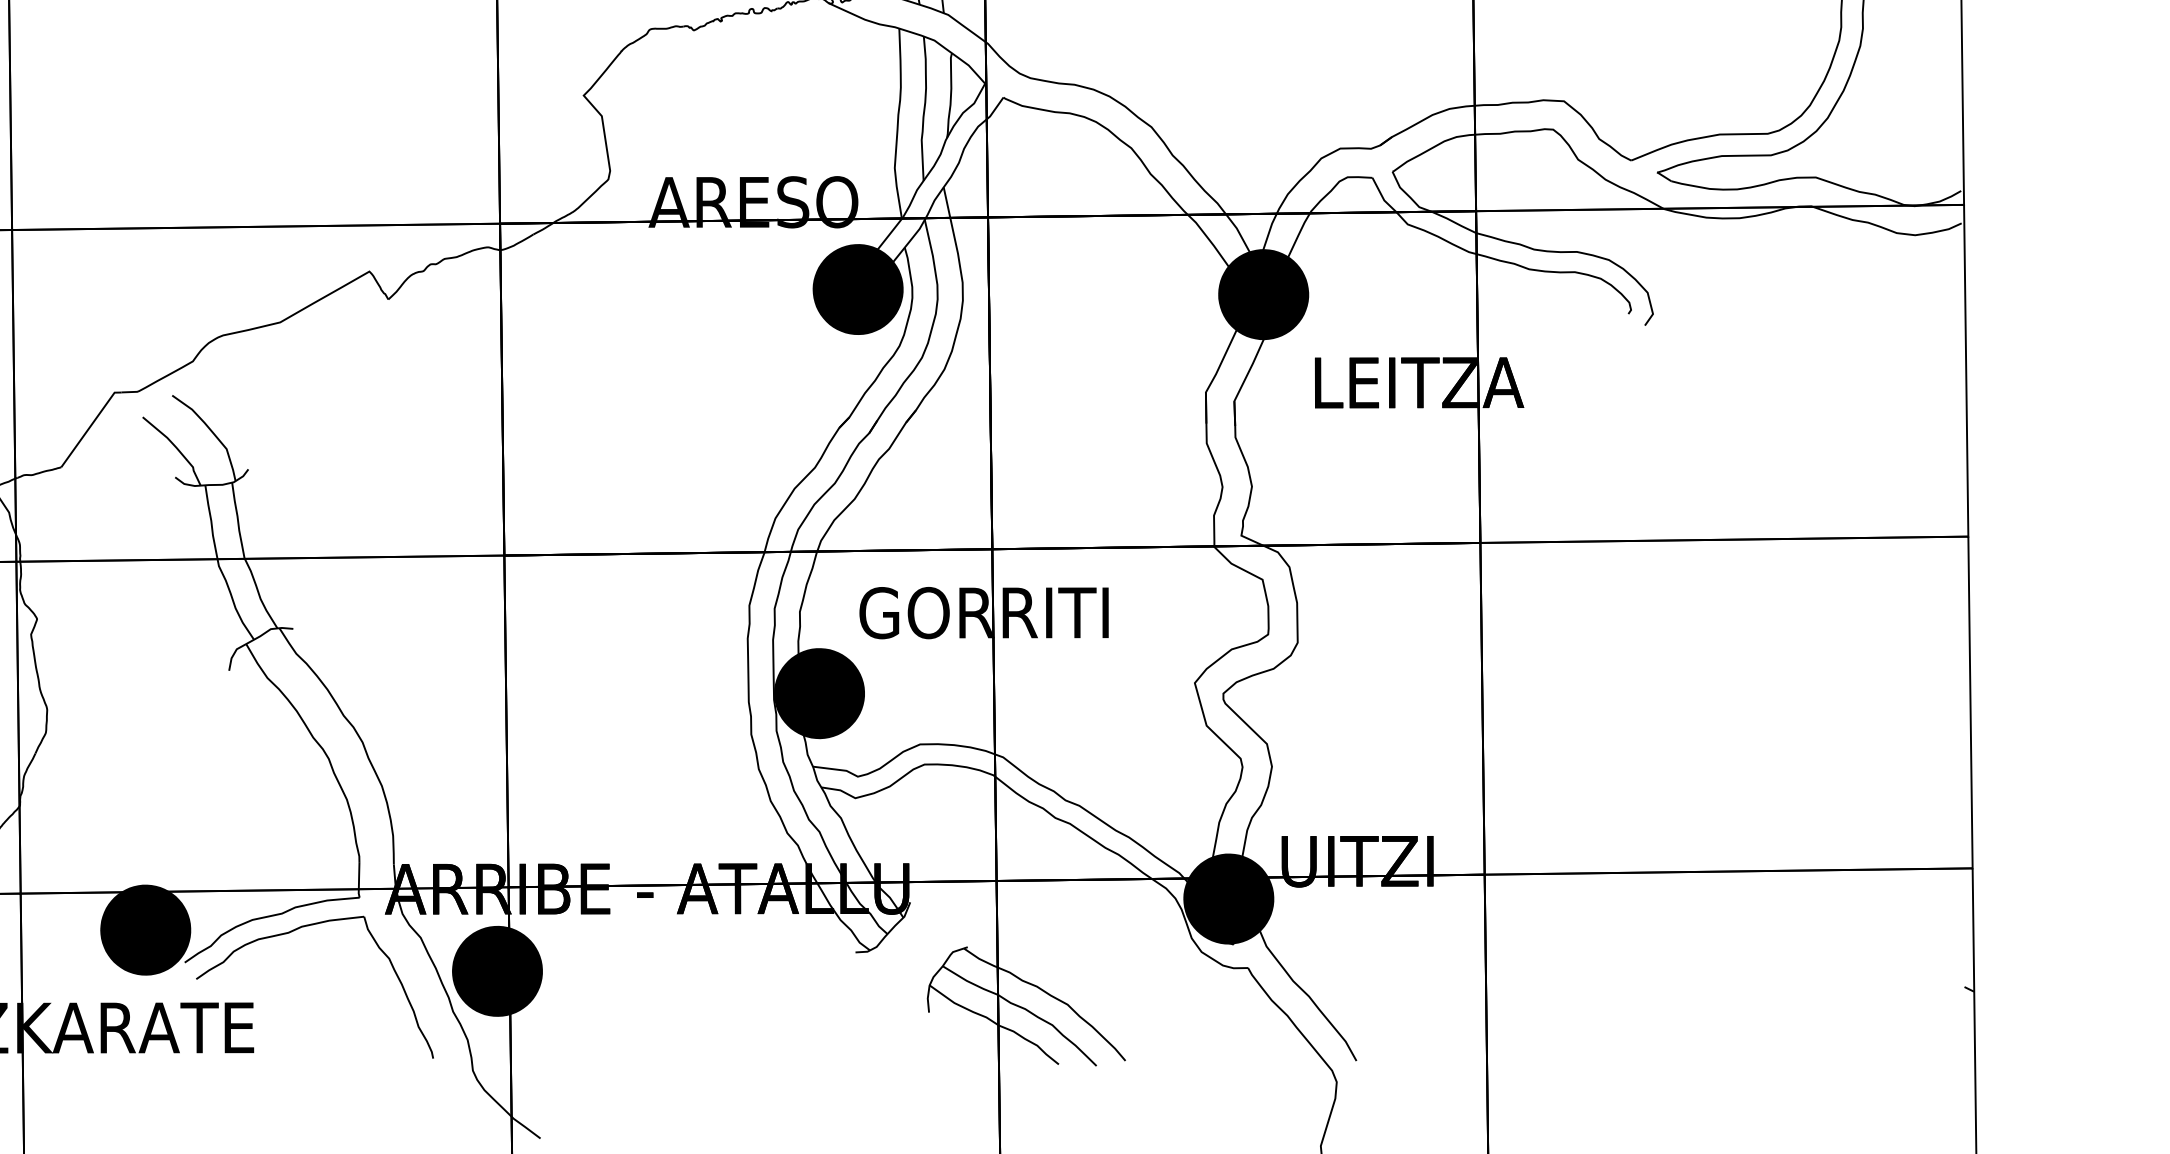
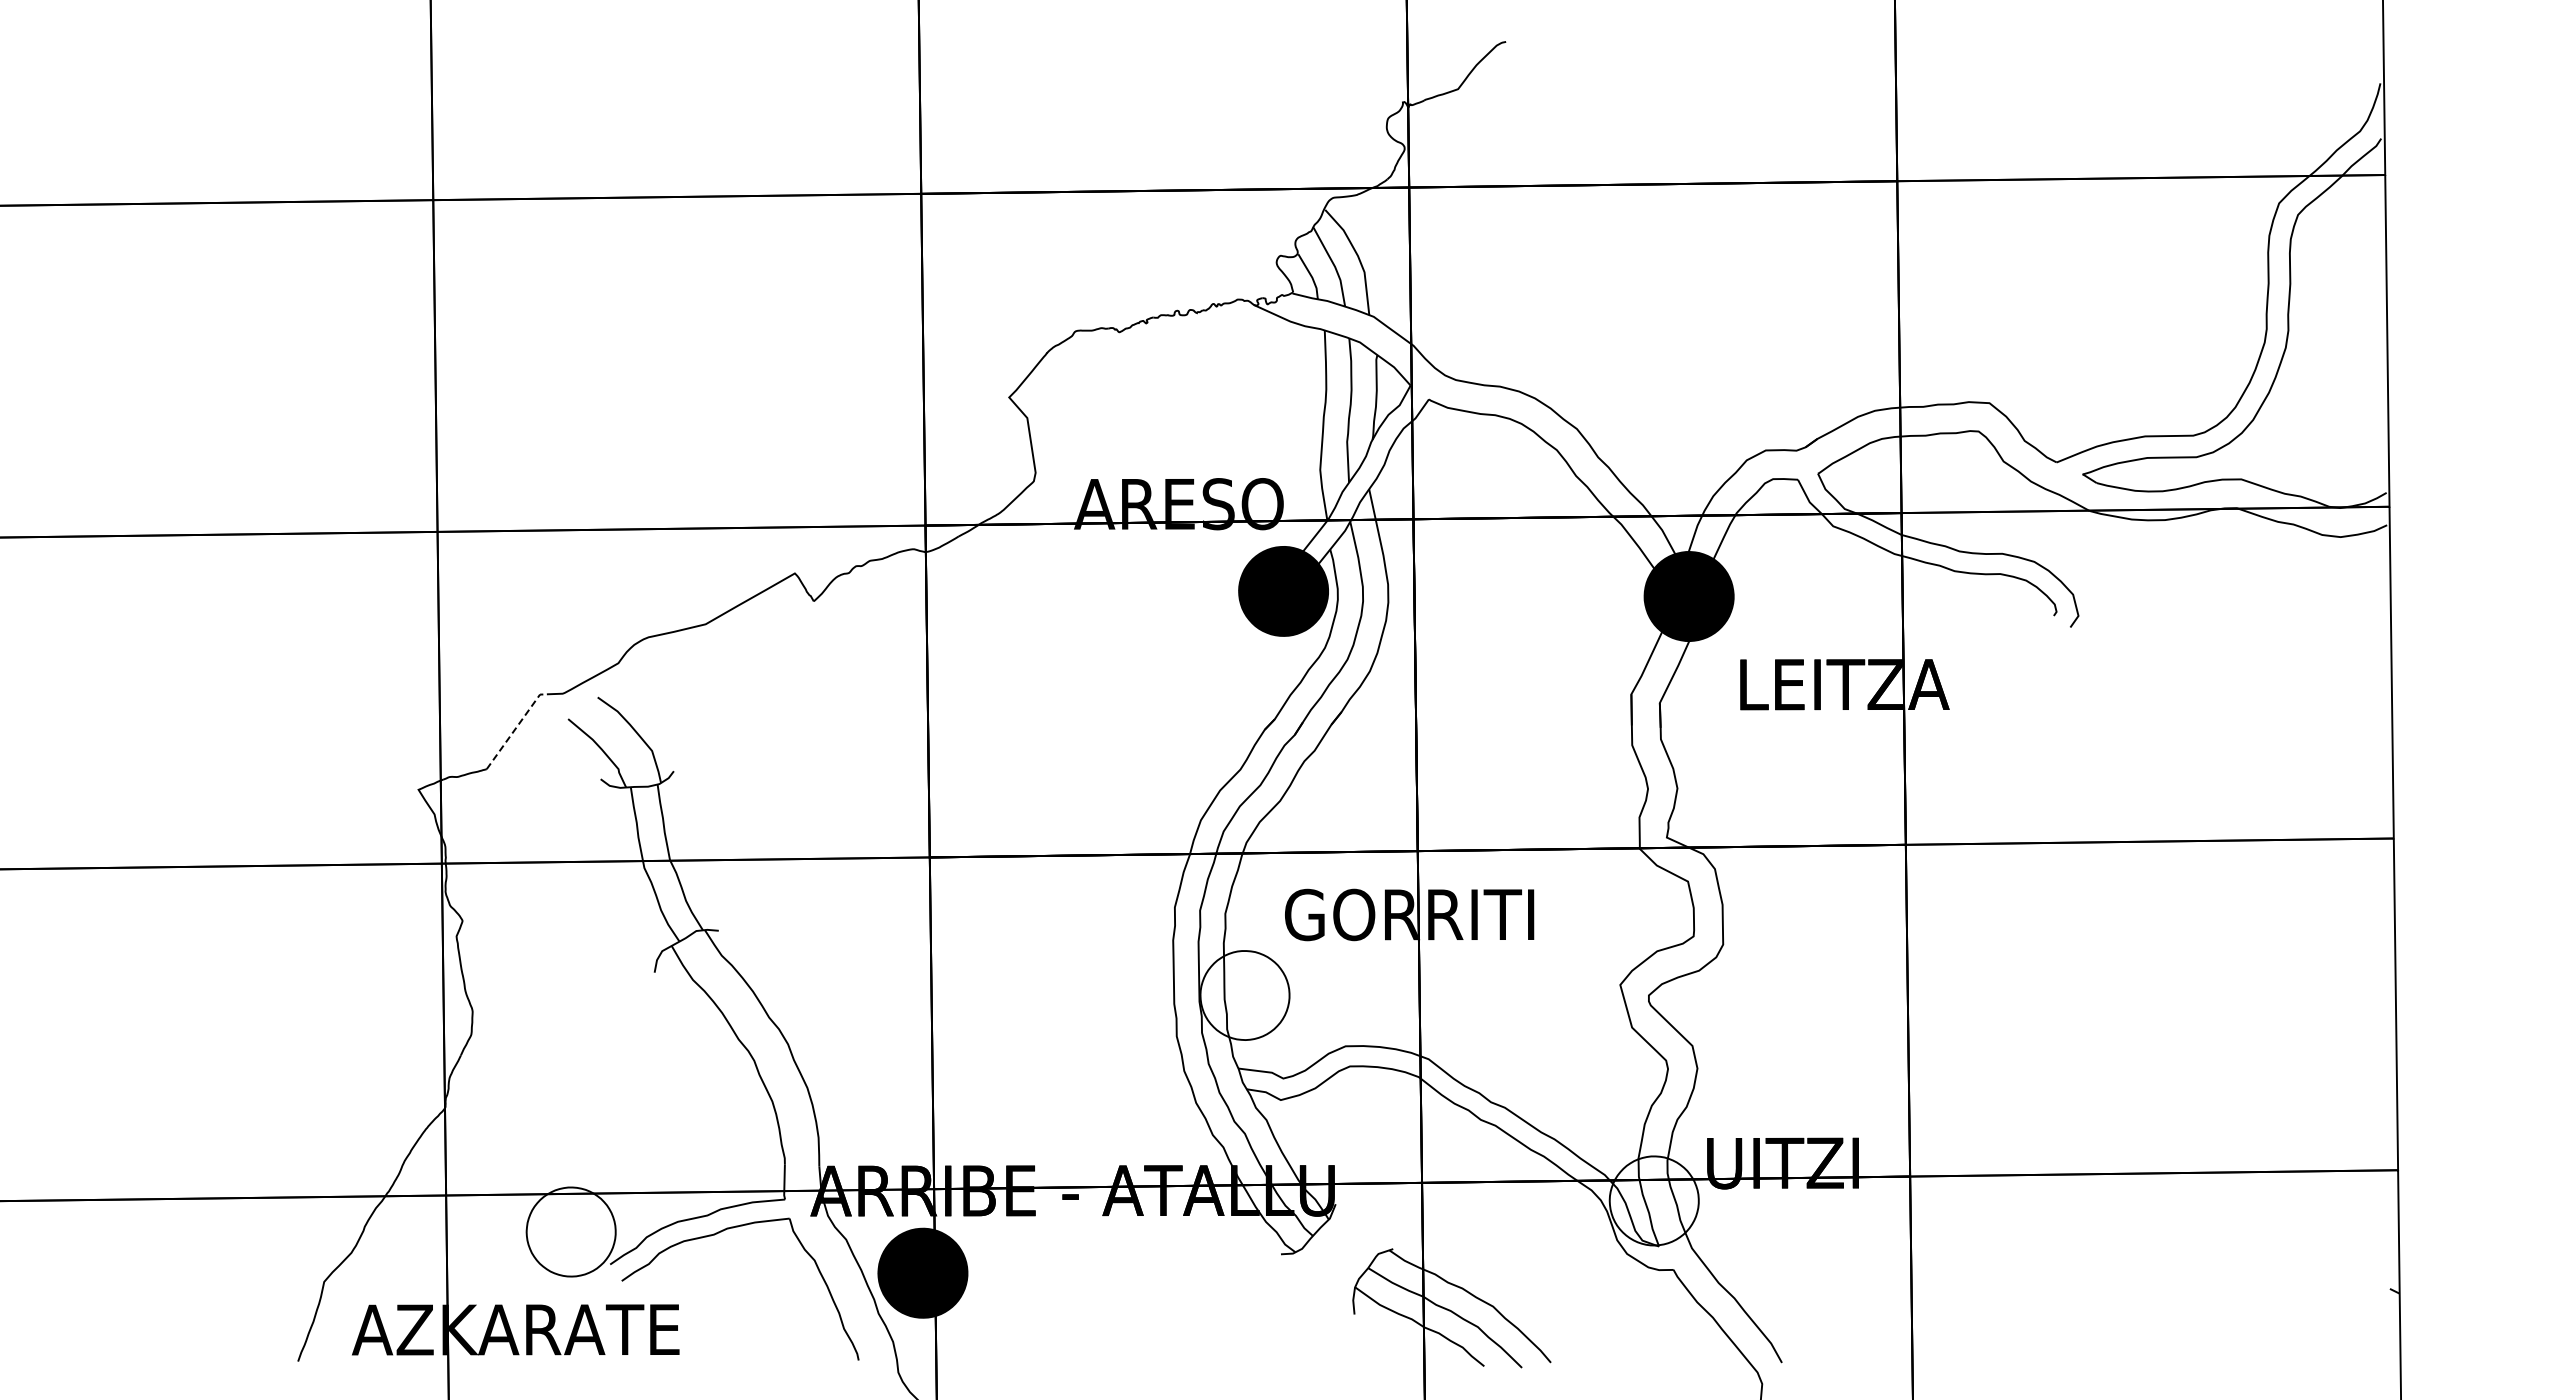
line: (91, 425) -> (516, 727), solid -> dashed
fill: (819, 693) -> (1244, 995), removed
fill: (1228, 898) -> (1653, 1200), removed
fill: (145, 929) -> (570, 1231), removed

